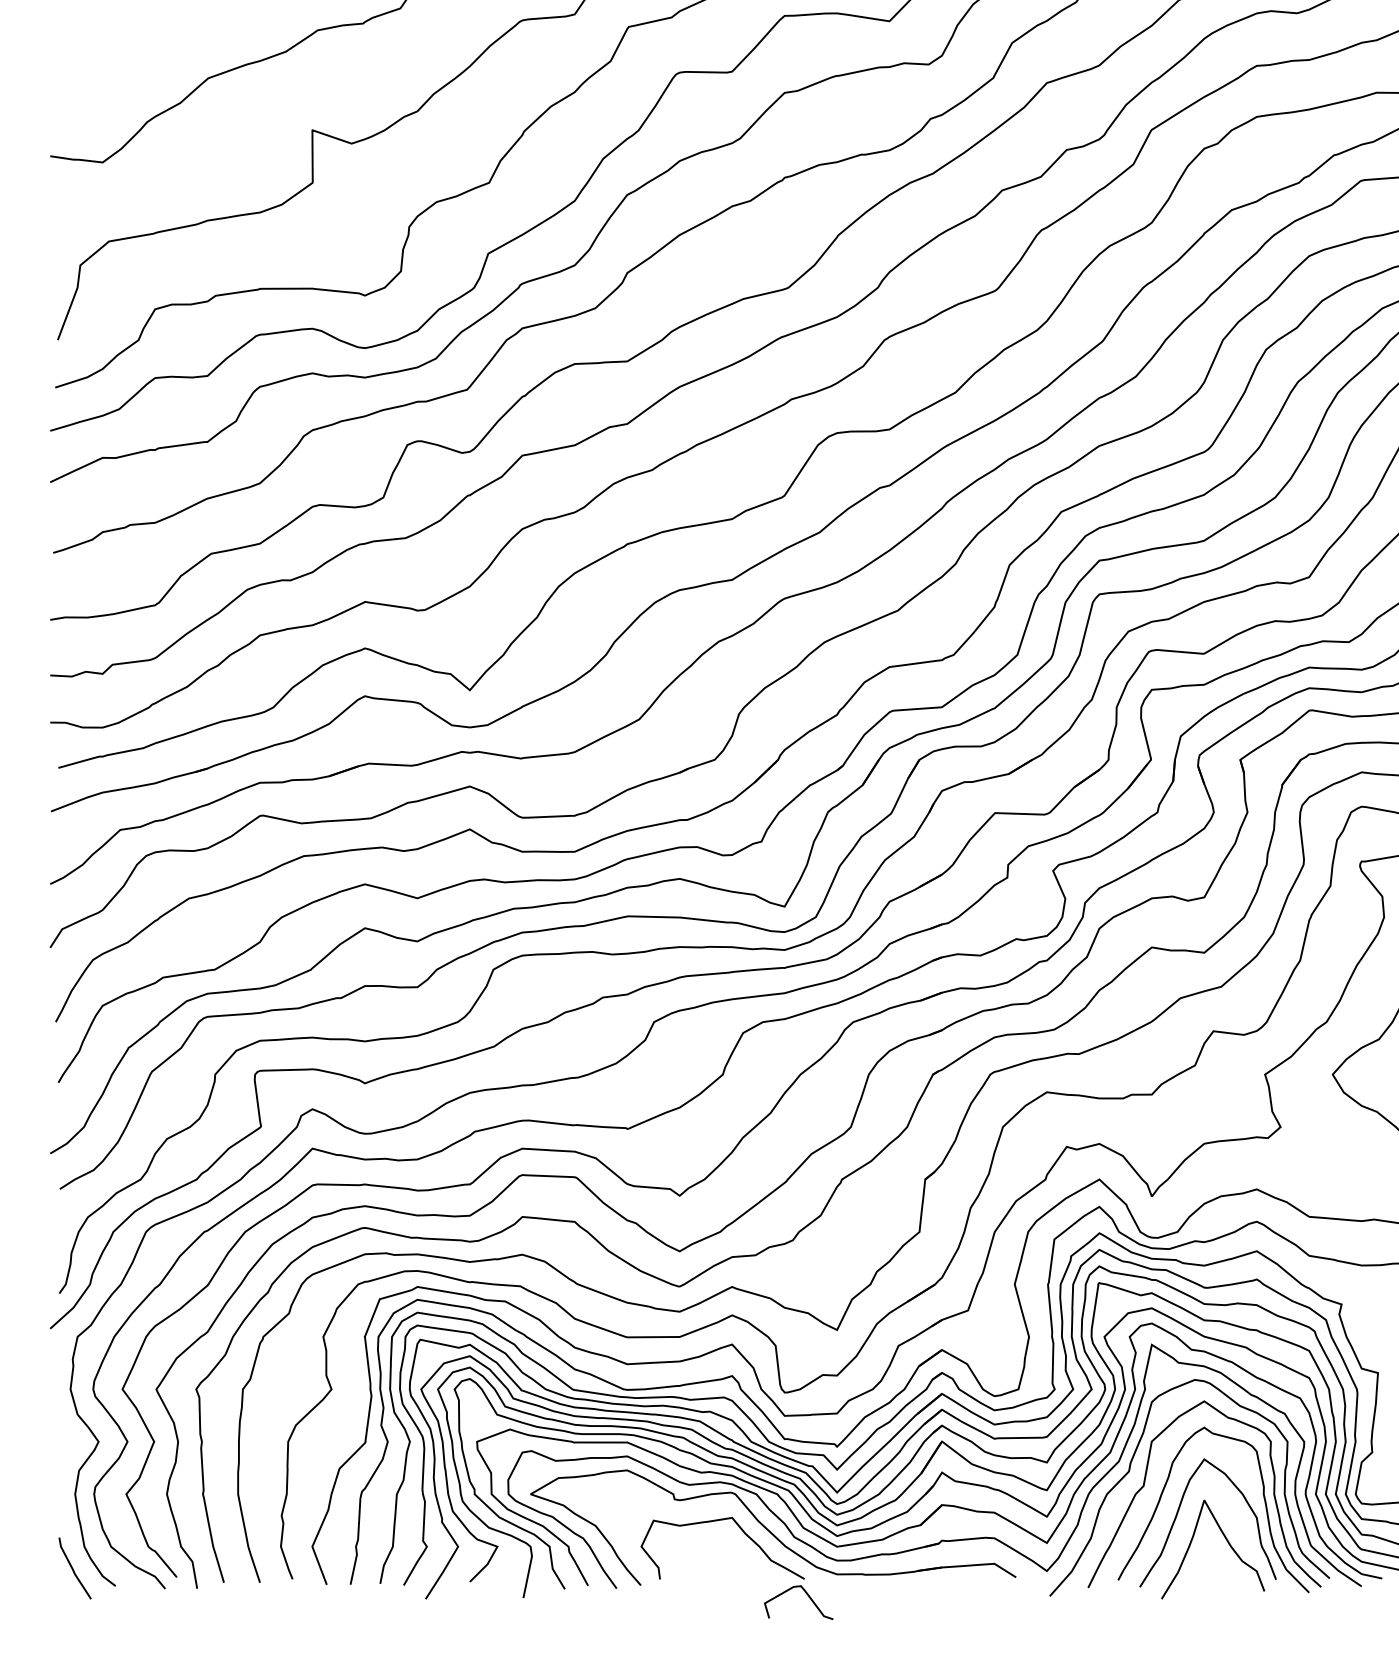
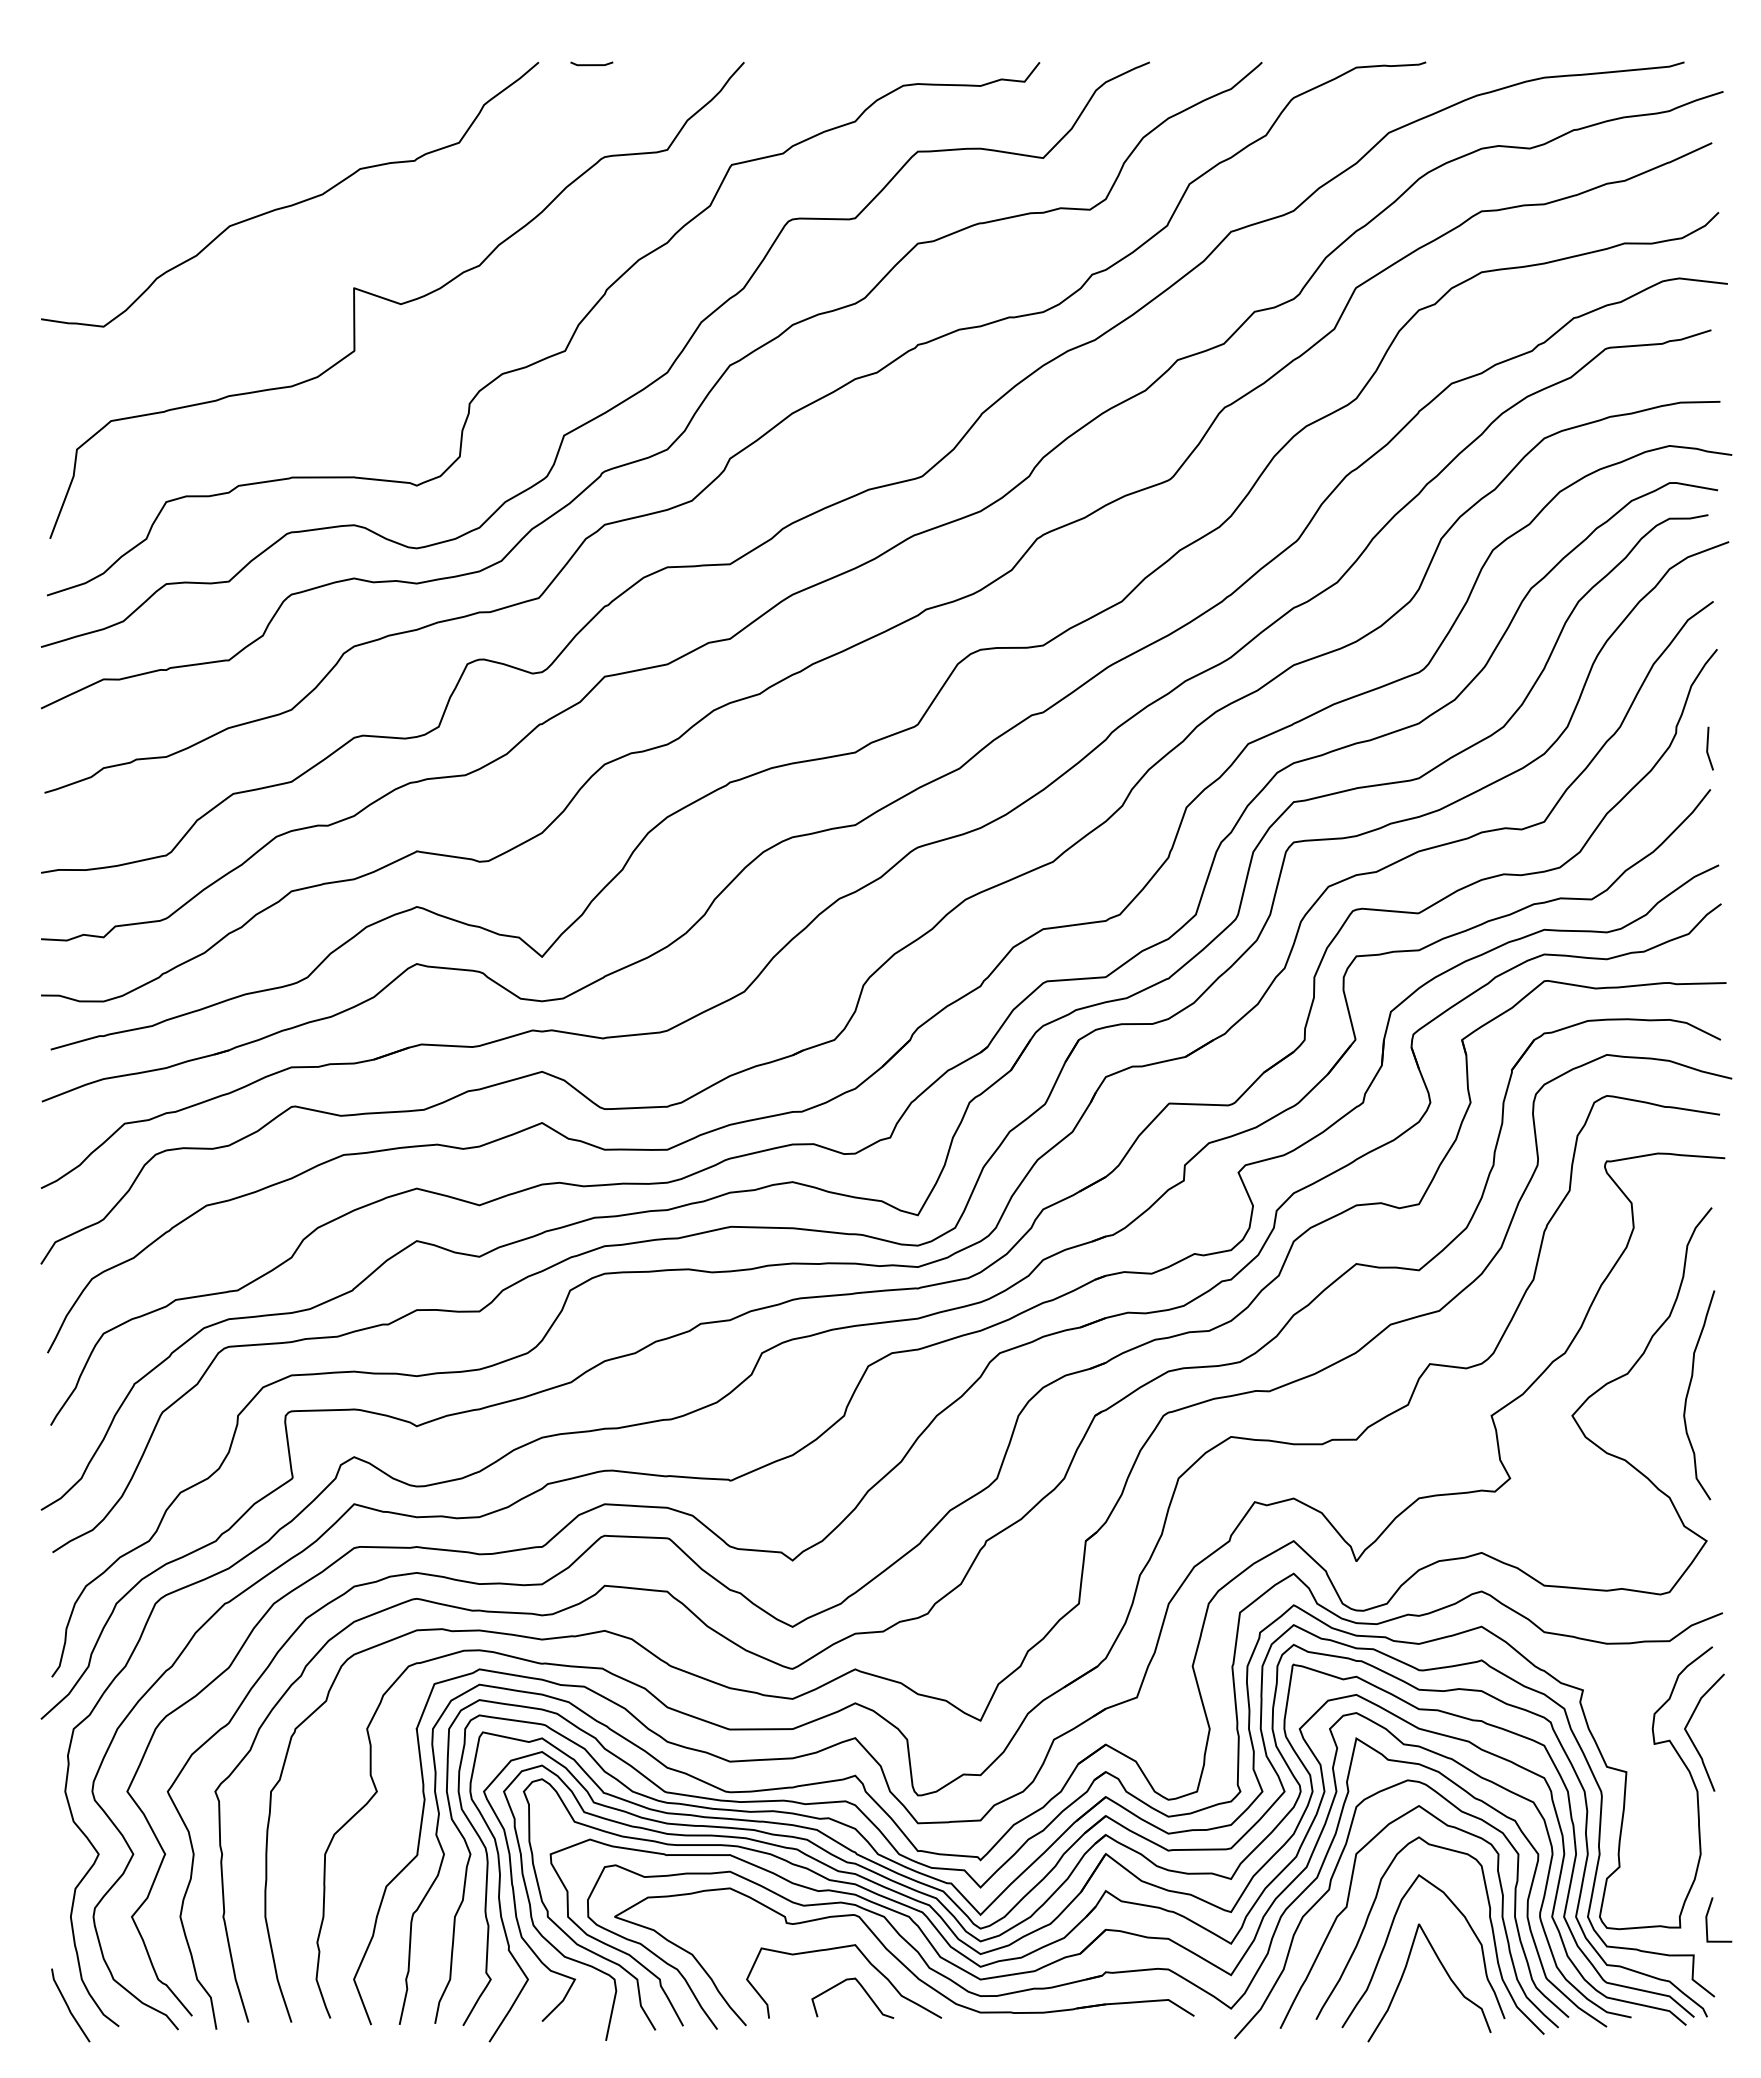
curve: (807, 1596) -> (863, 1990), moved

